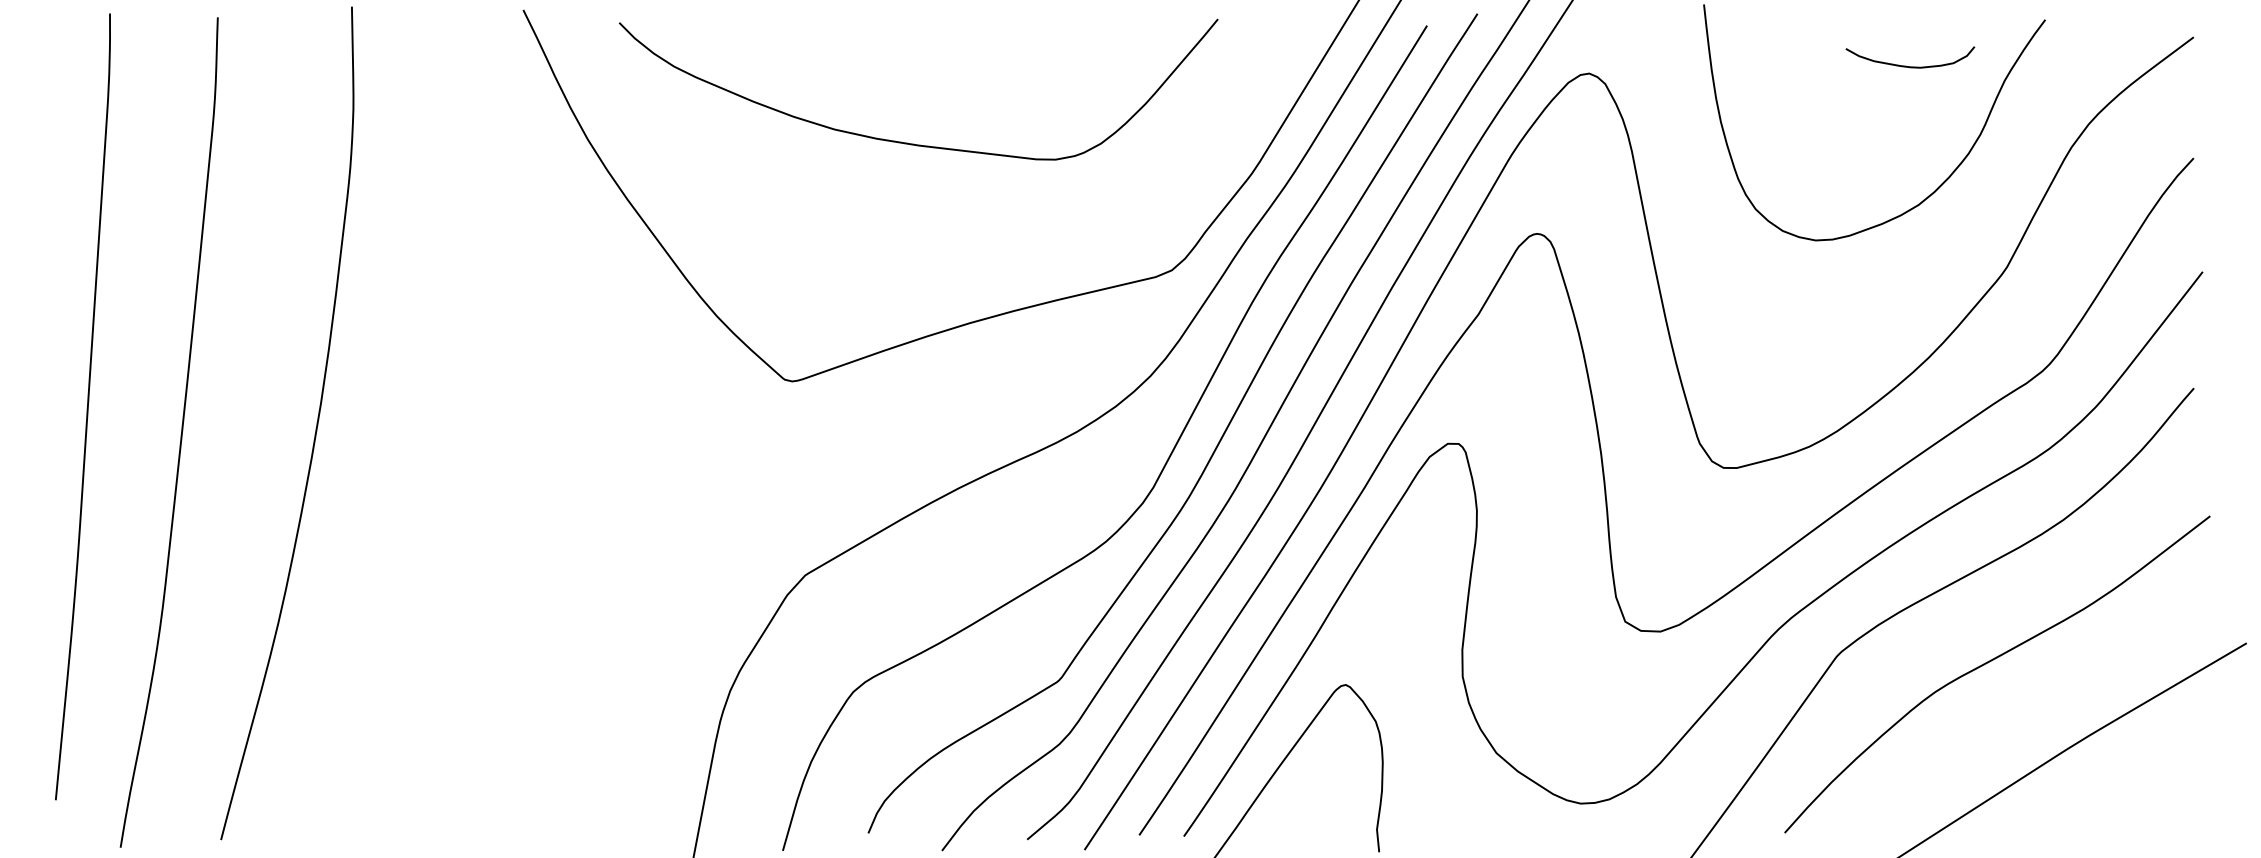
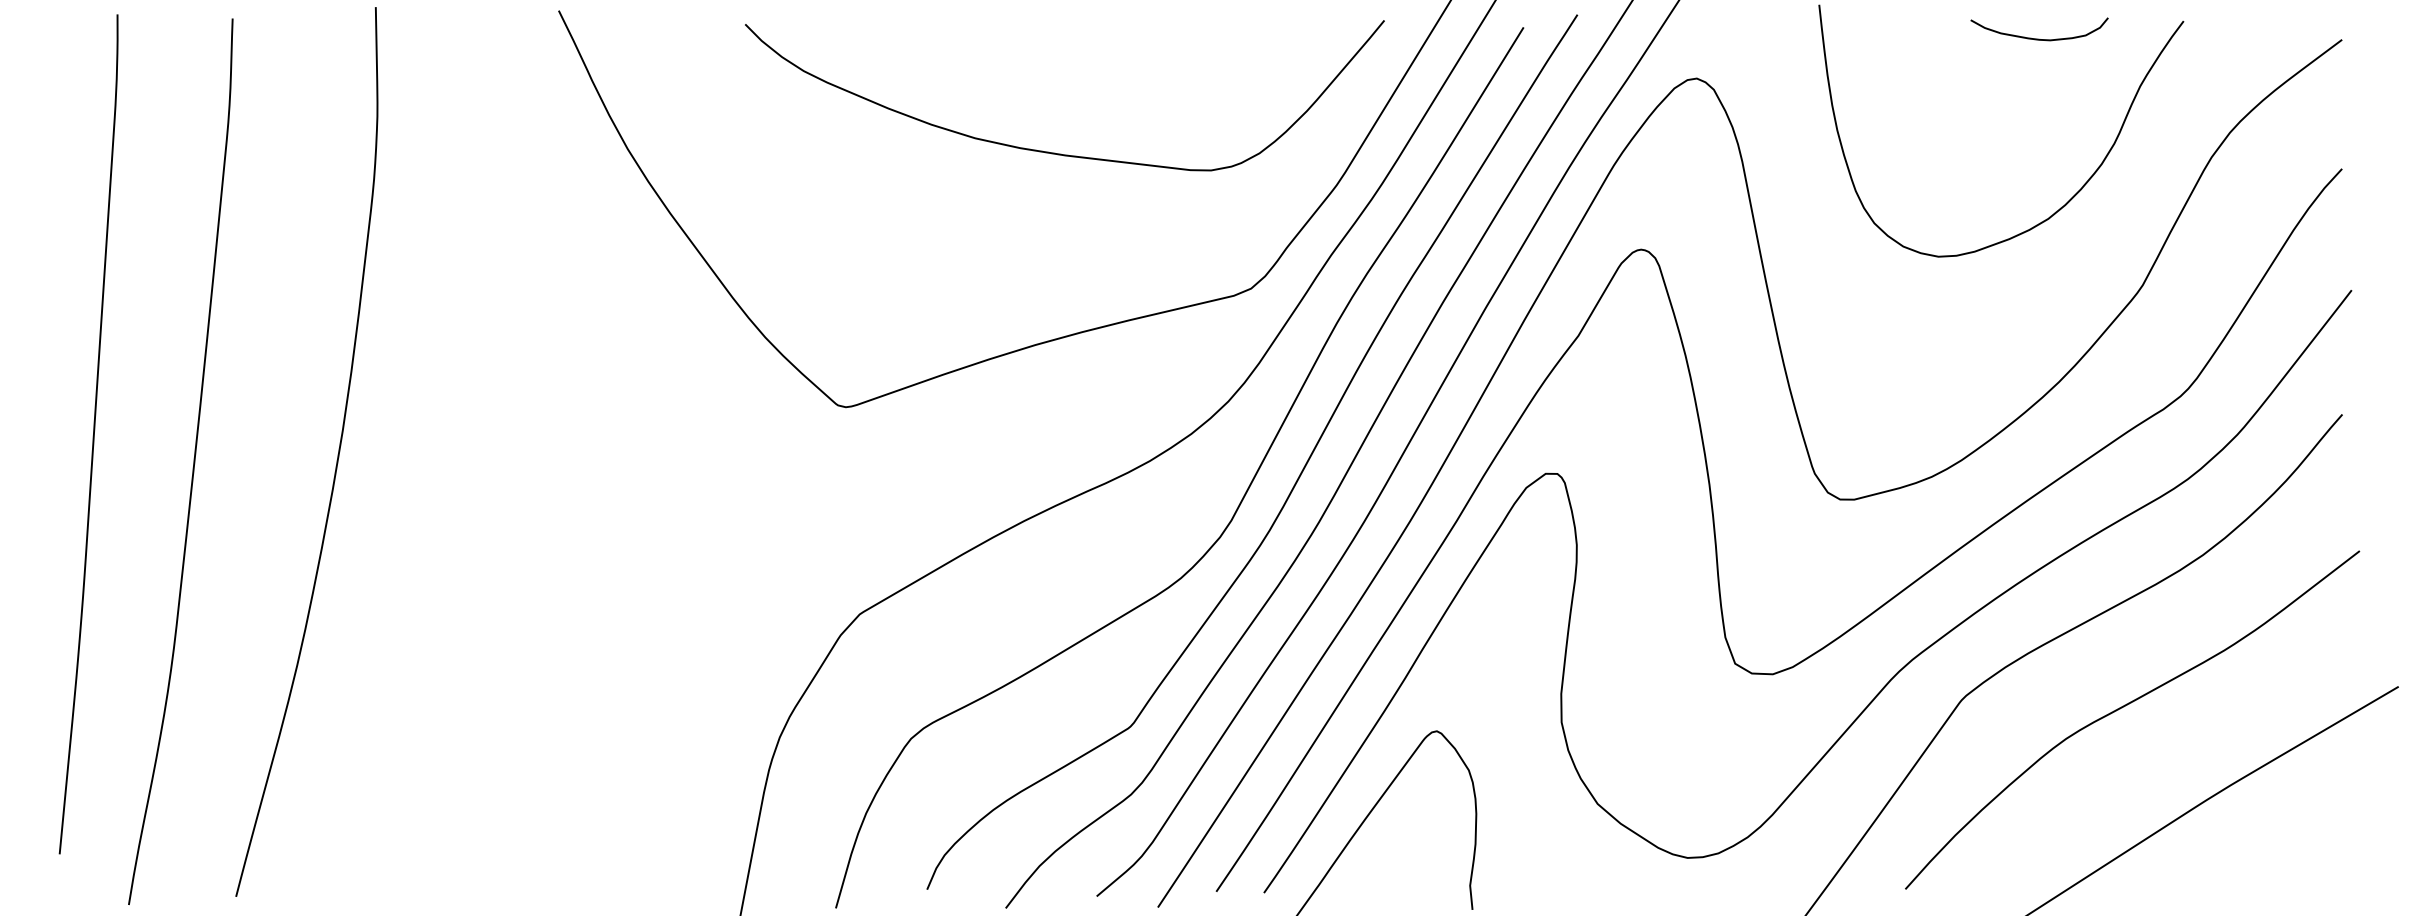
curve: (1910, 66) -> (2039, 38), moved
curve: (908, 142) -> (1054, 152), moved

